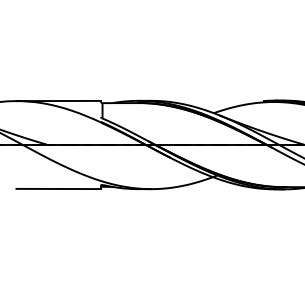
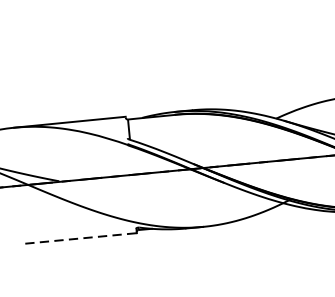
line: (59, 188) -> (82, 237), solid -> dashed

